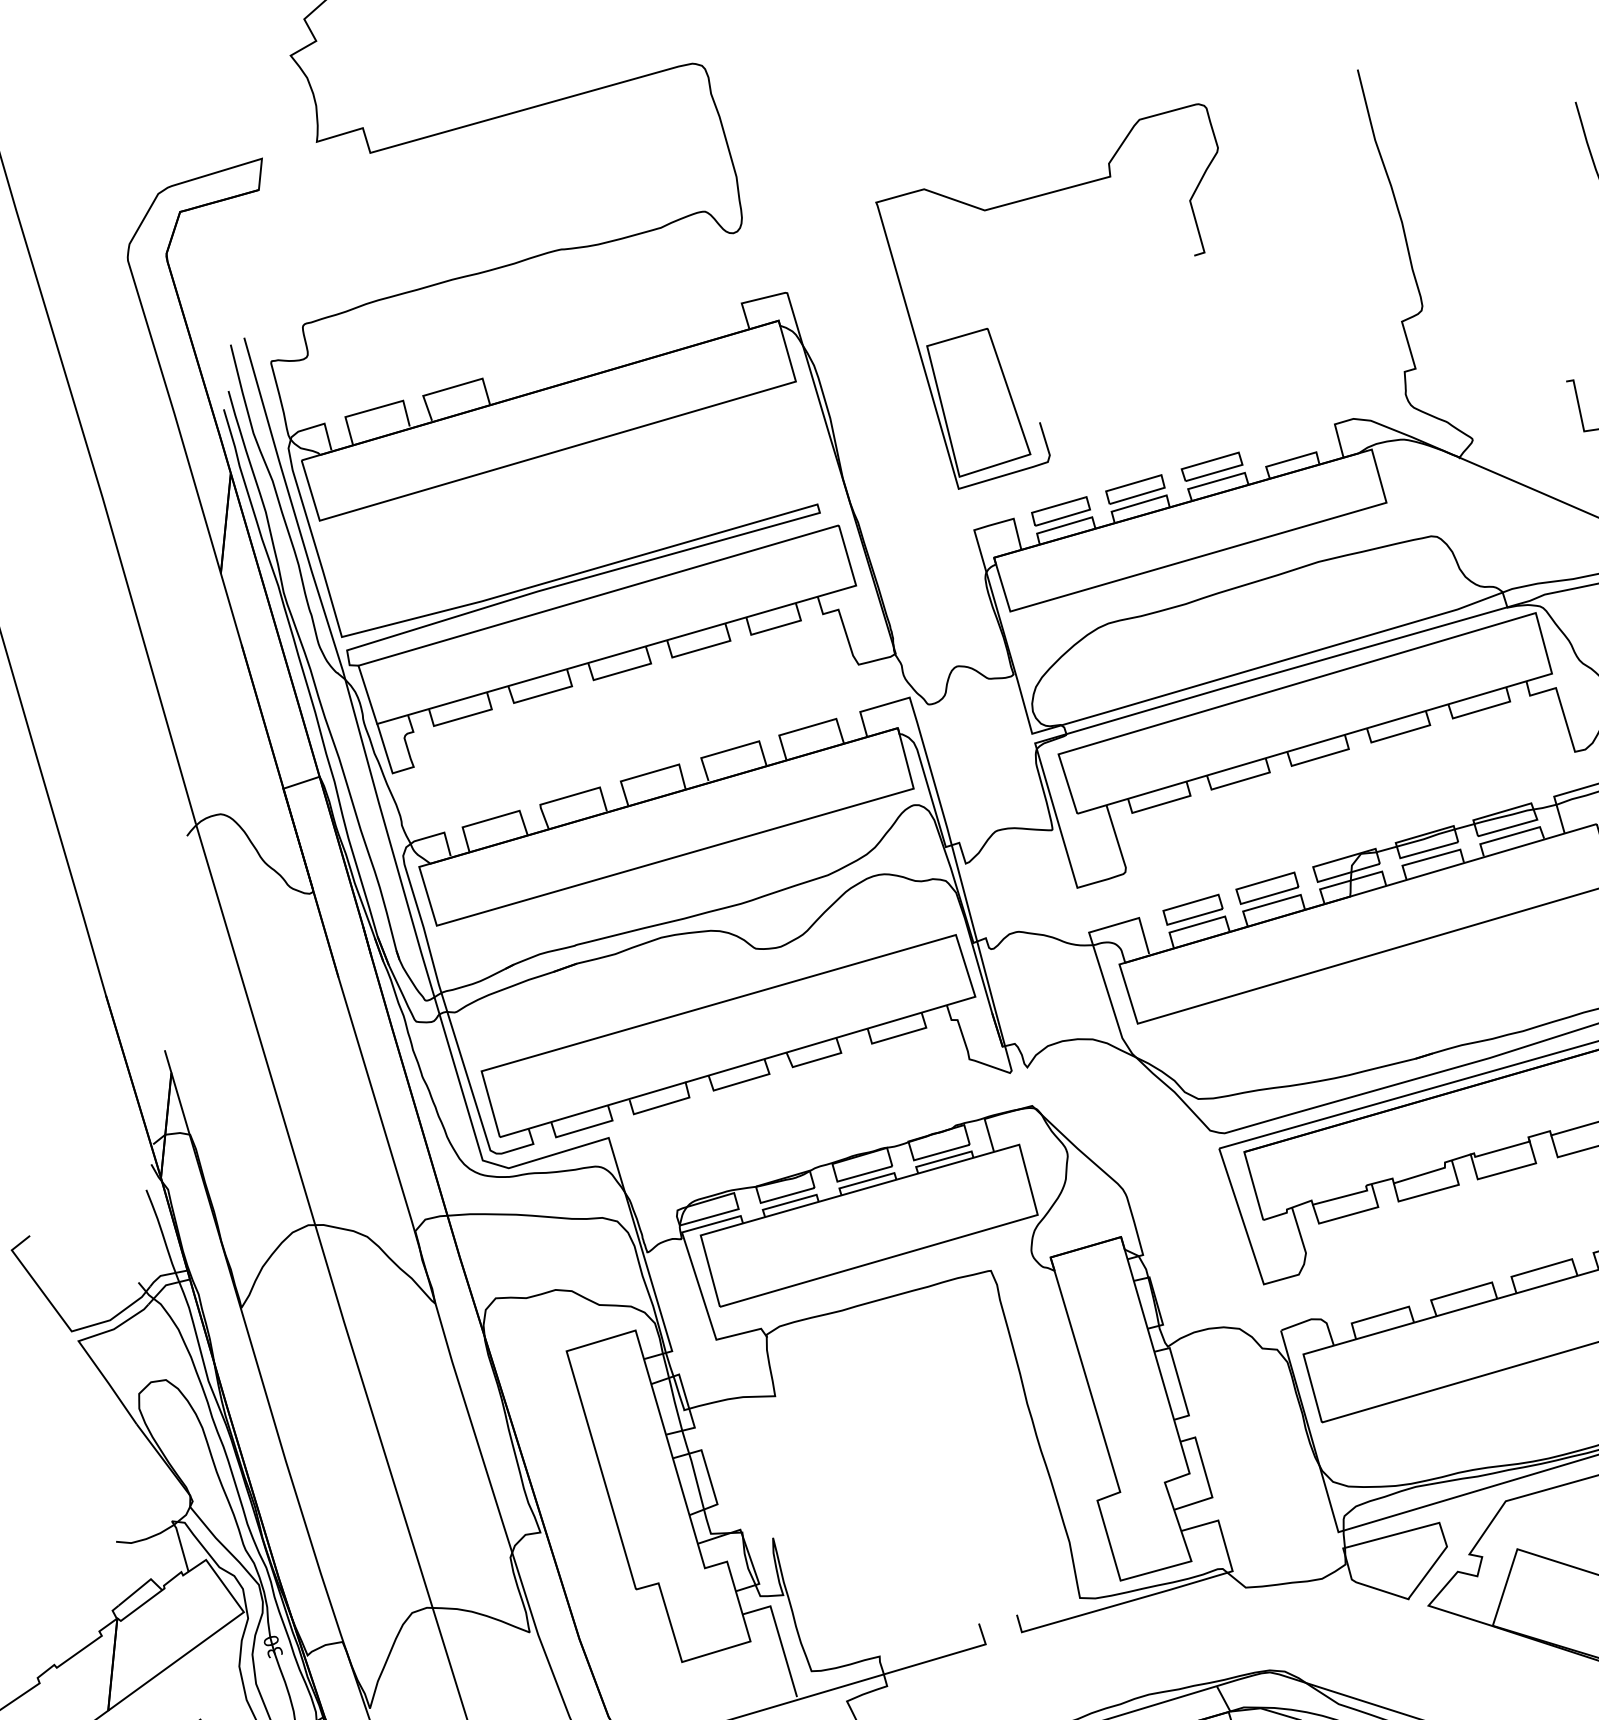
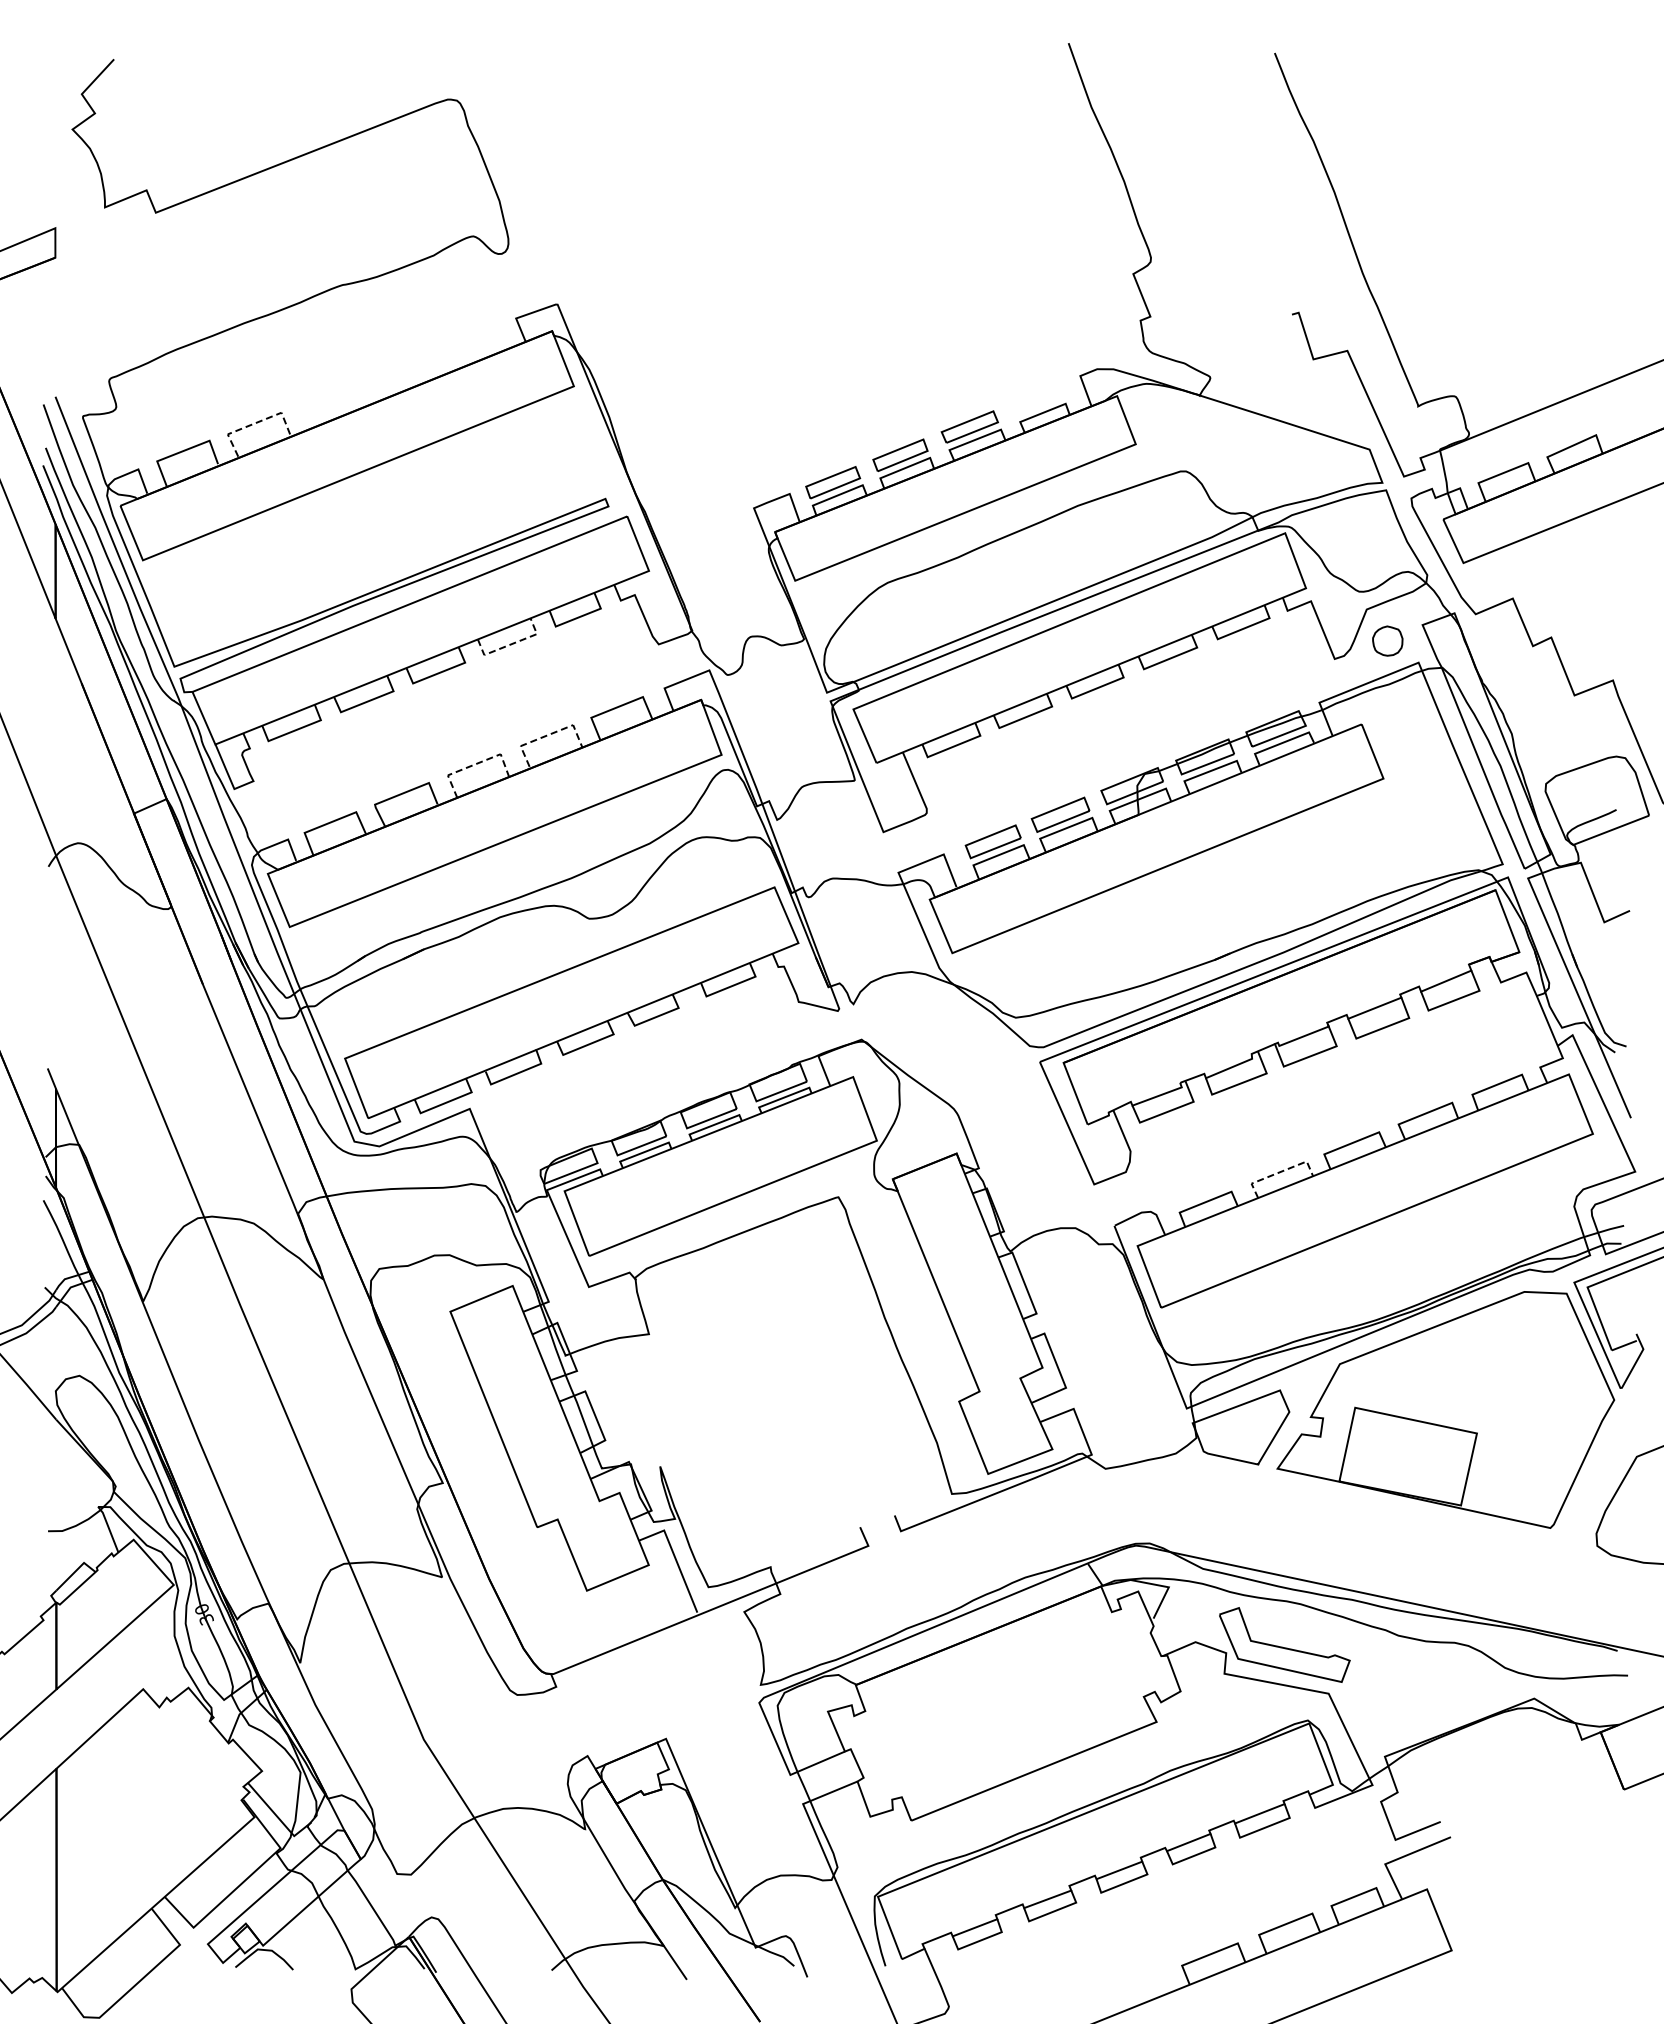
part: (988, 328) -> (748, 318), removed
line: (453, 387) -> (255, 423), solid -> dashed
line: (702, 649) -> (511, 644), solid -> dashed
line: (731, 749) -> (548, 735), solid -> dashed
line: (650, 772) -> (474, 764), solid -> dashed
line: (1463, 1291) -> (1280, 1172), solid -> dashed

